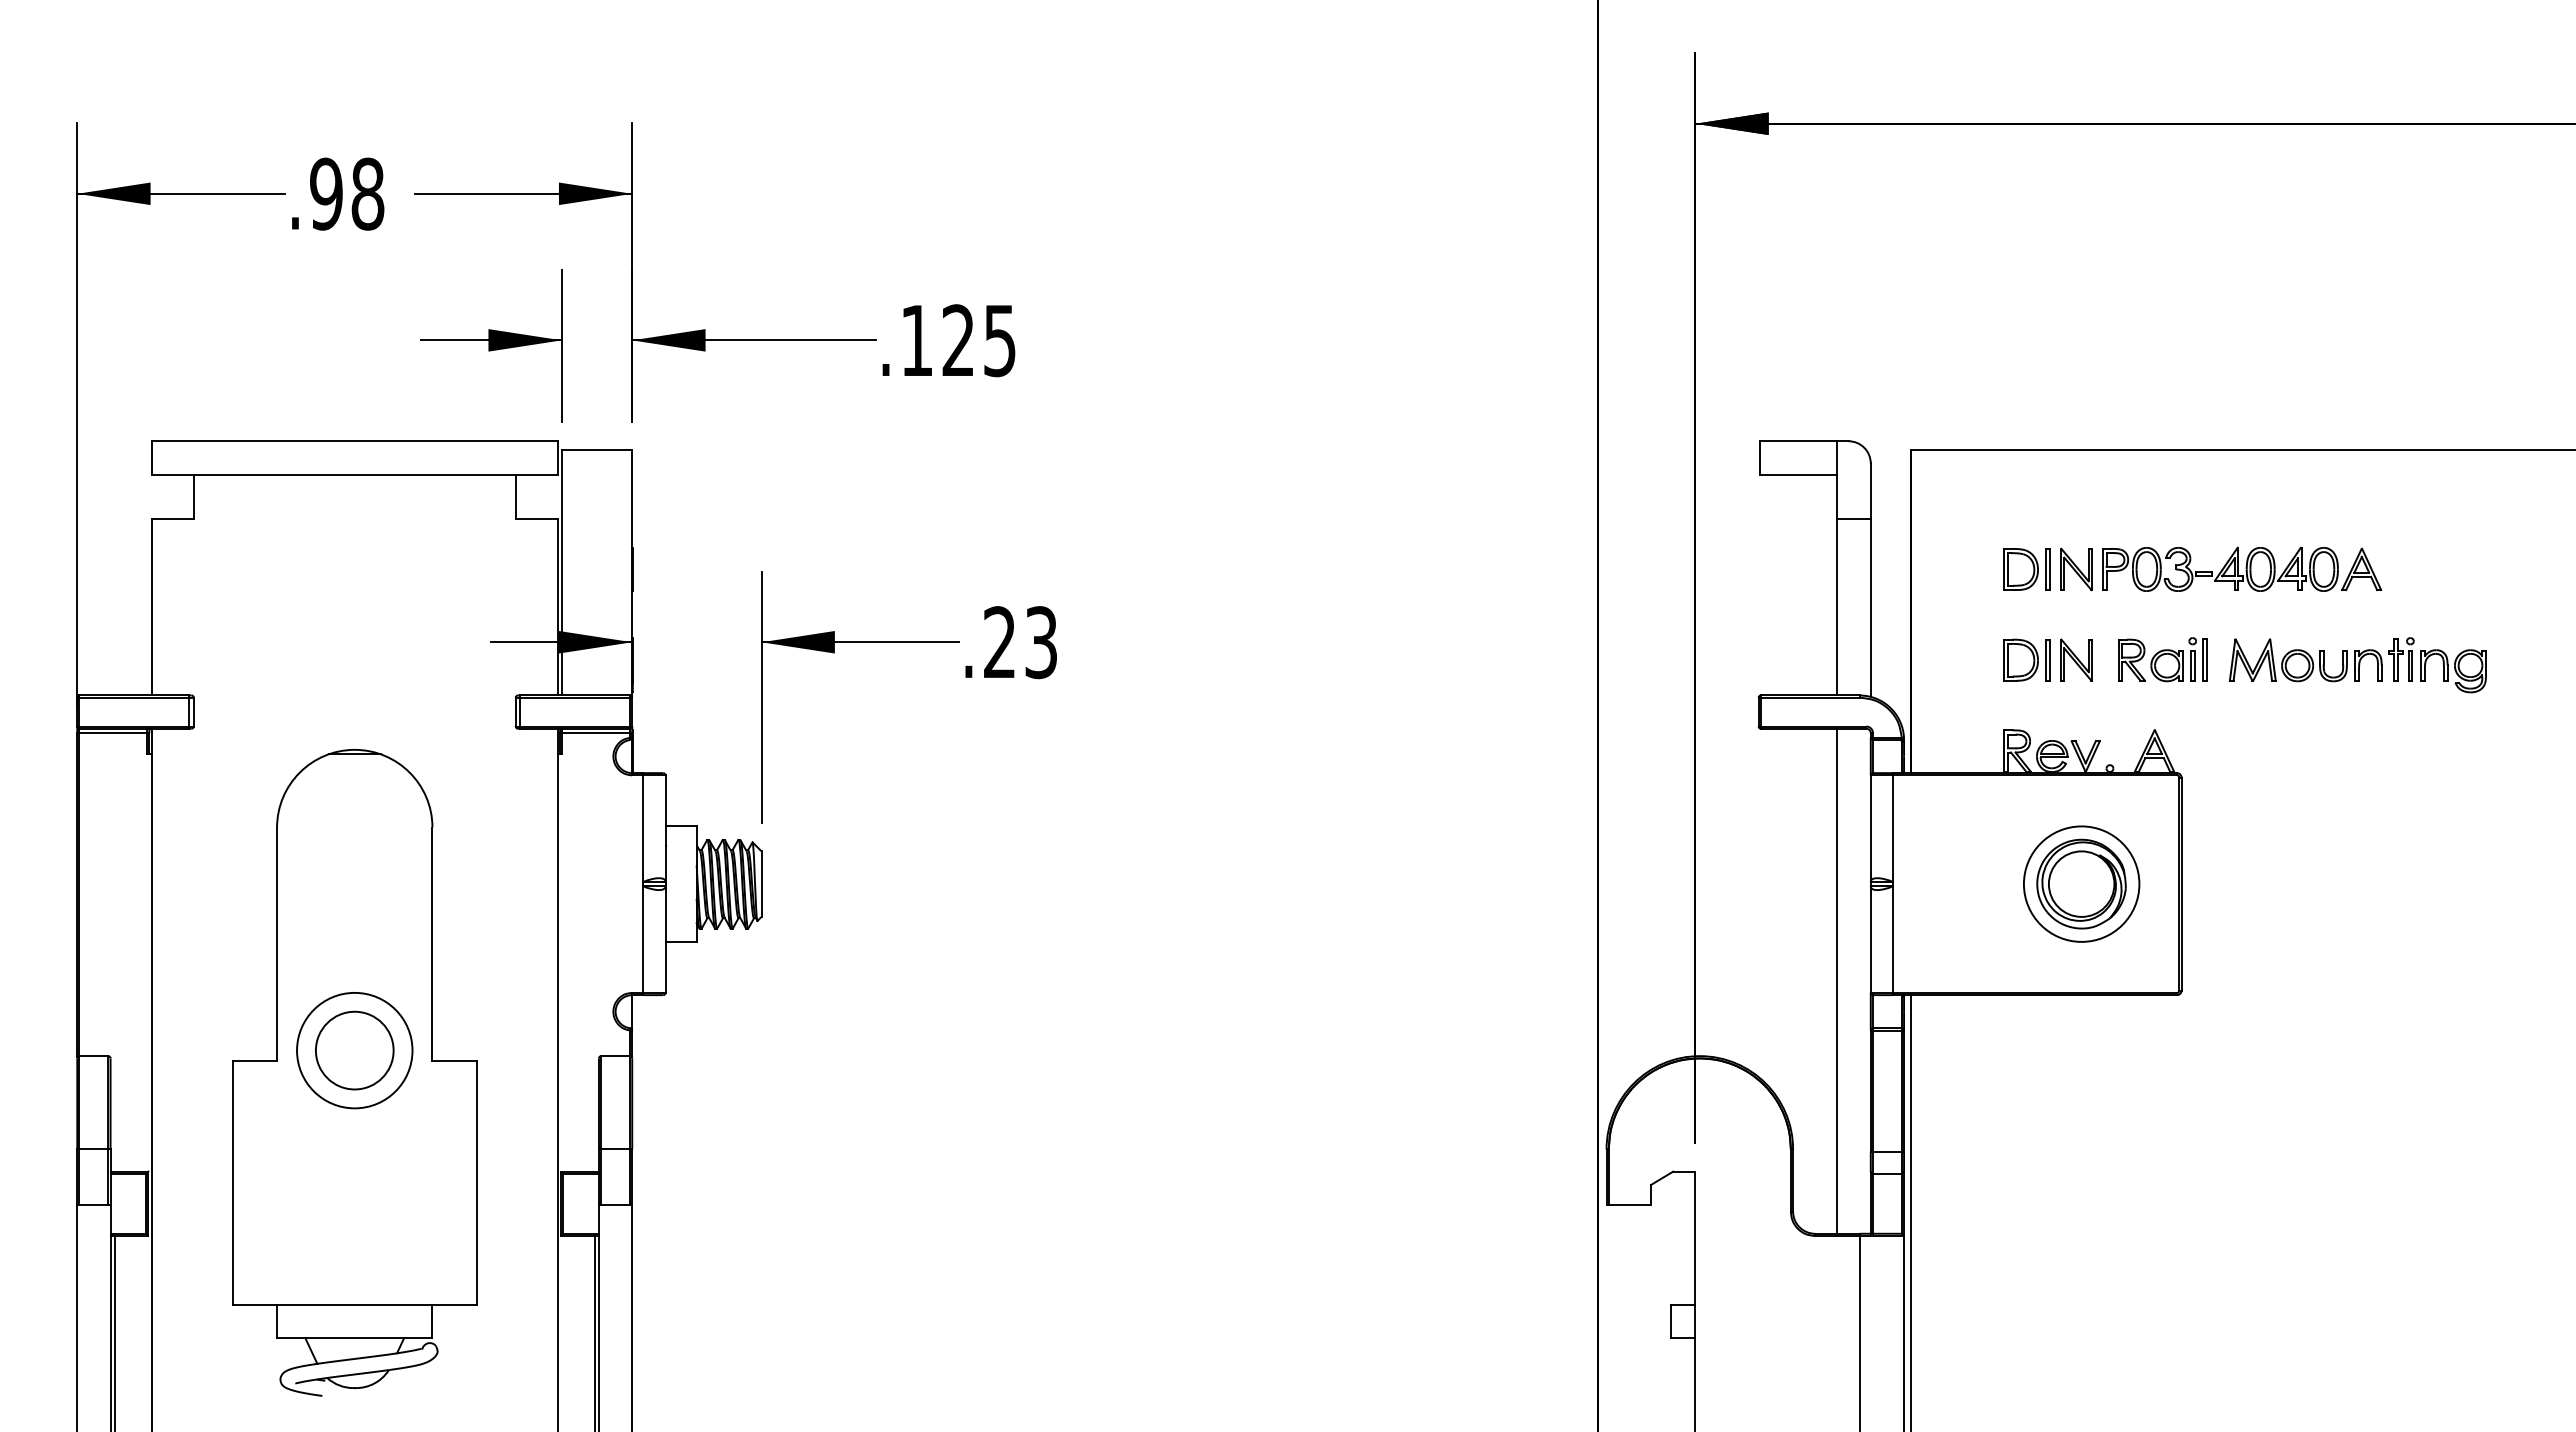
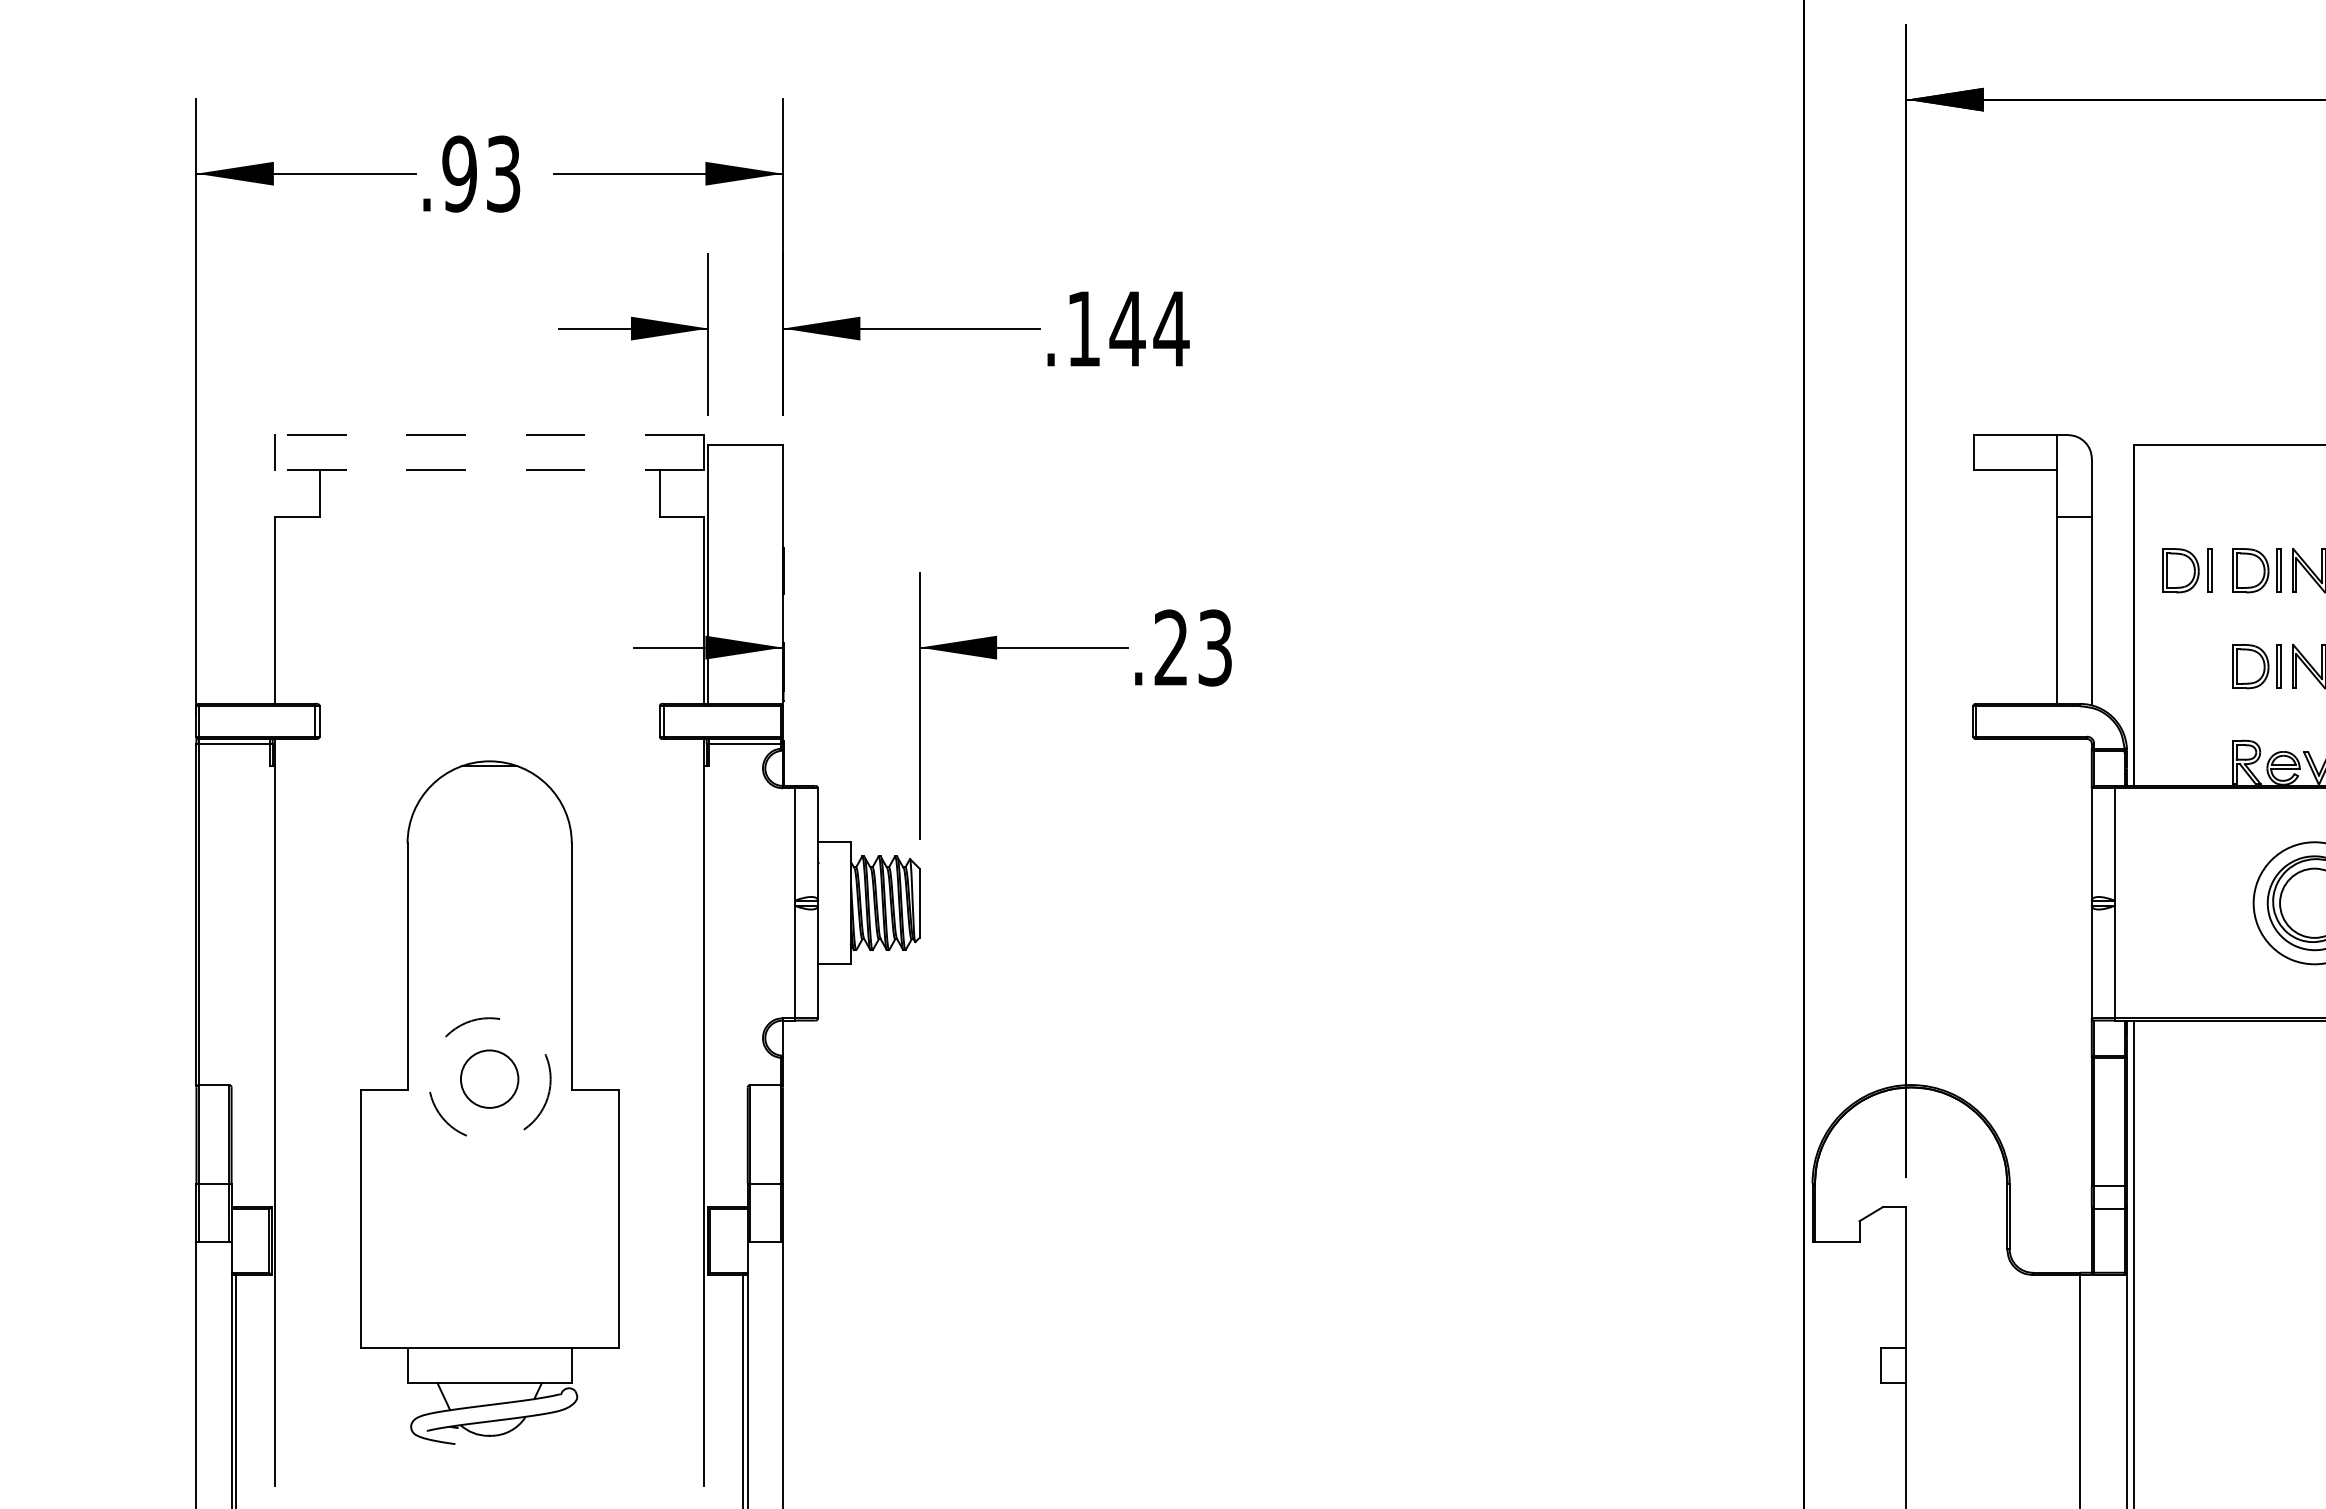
text: (367, 193) -> (503, 173), .98 -> .93
text: (979, 340) -> (1149, 328), .125 -> .144
line: (354, 441) -> (489, 435), solid -> dashed
line: (354, 474) -> (489, 470), solid -> dashed
part: (1960, 569) -> (2186, 570), added
line: (1837, 980) -> (2056, 1005), removed
circle: (354, 1050) -> (489, 1079), size x0.7
circle: (354, 1050) -> (489, 1079), solid -> dashed

